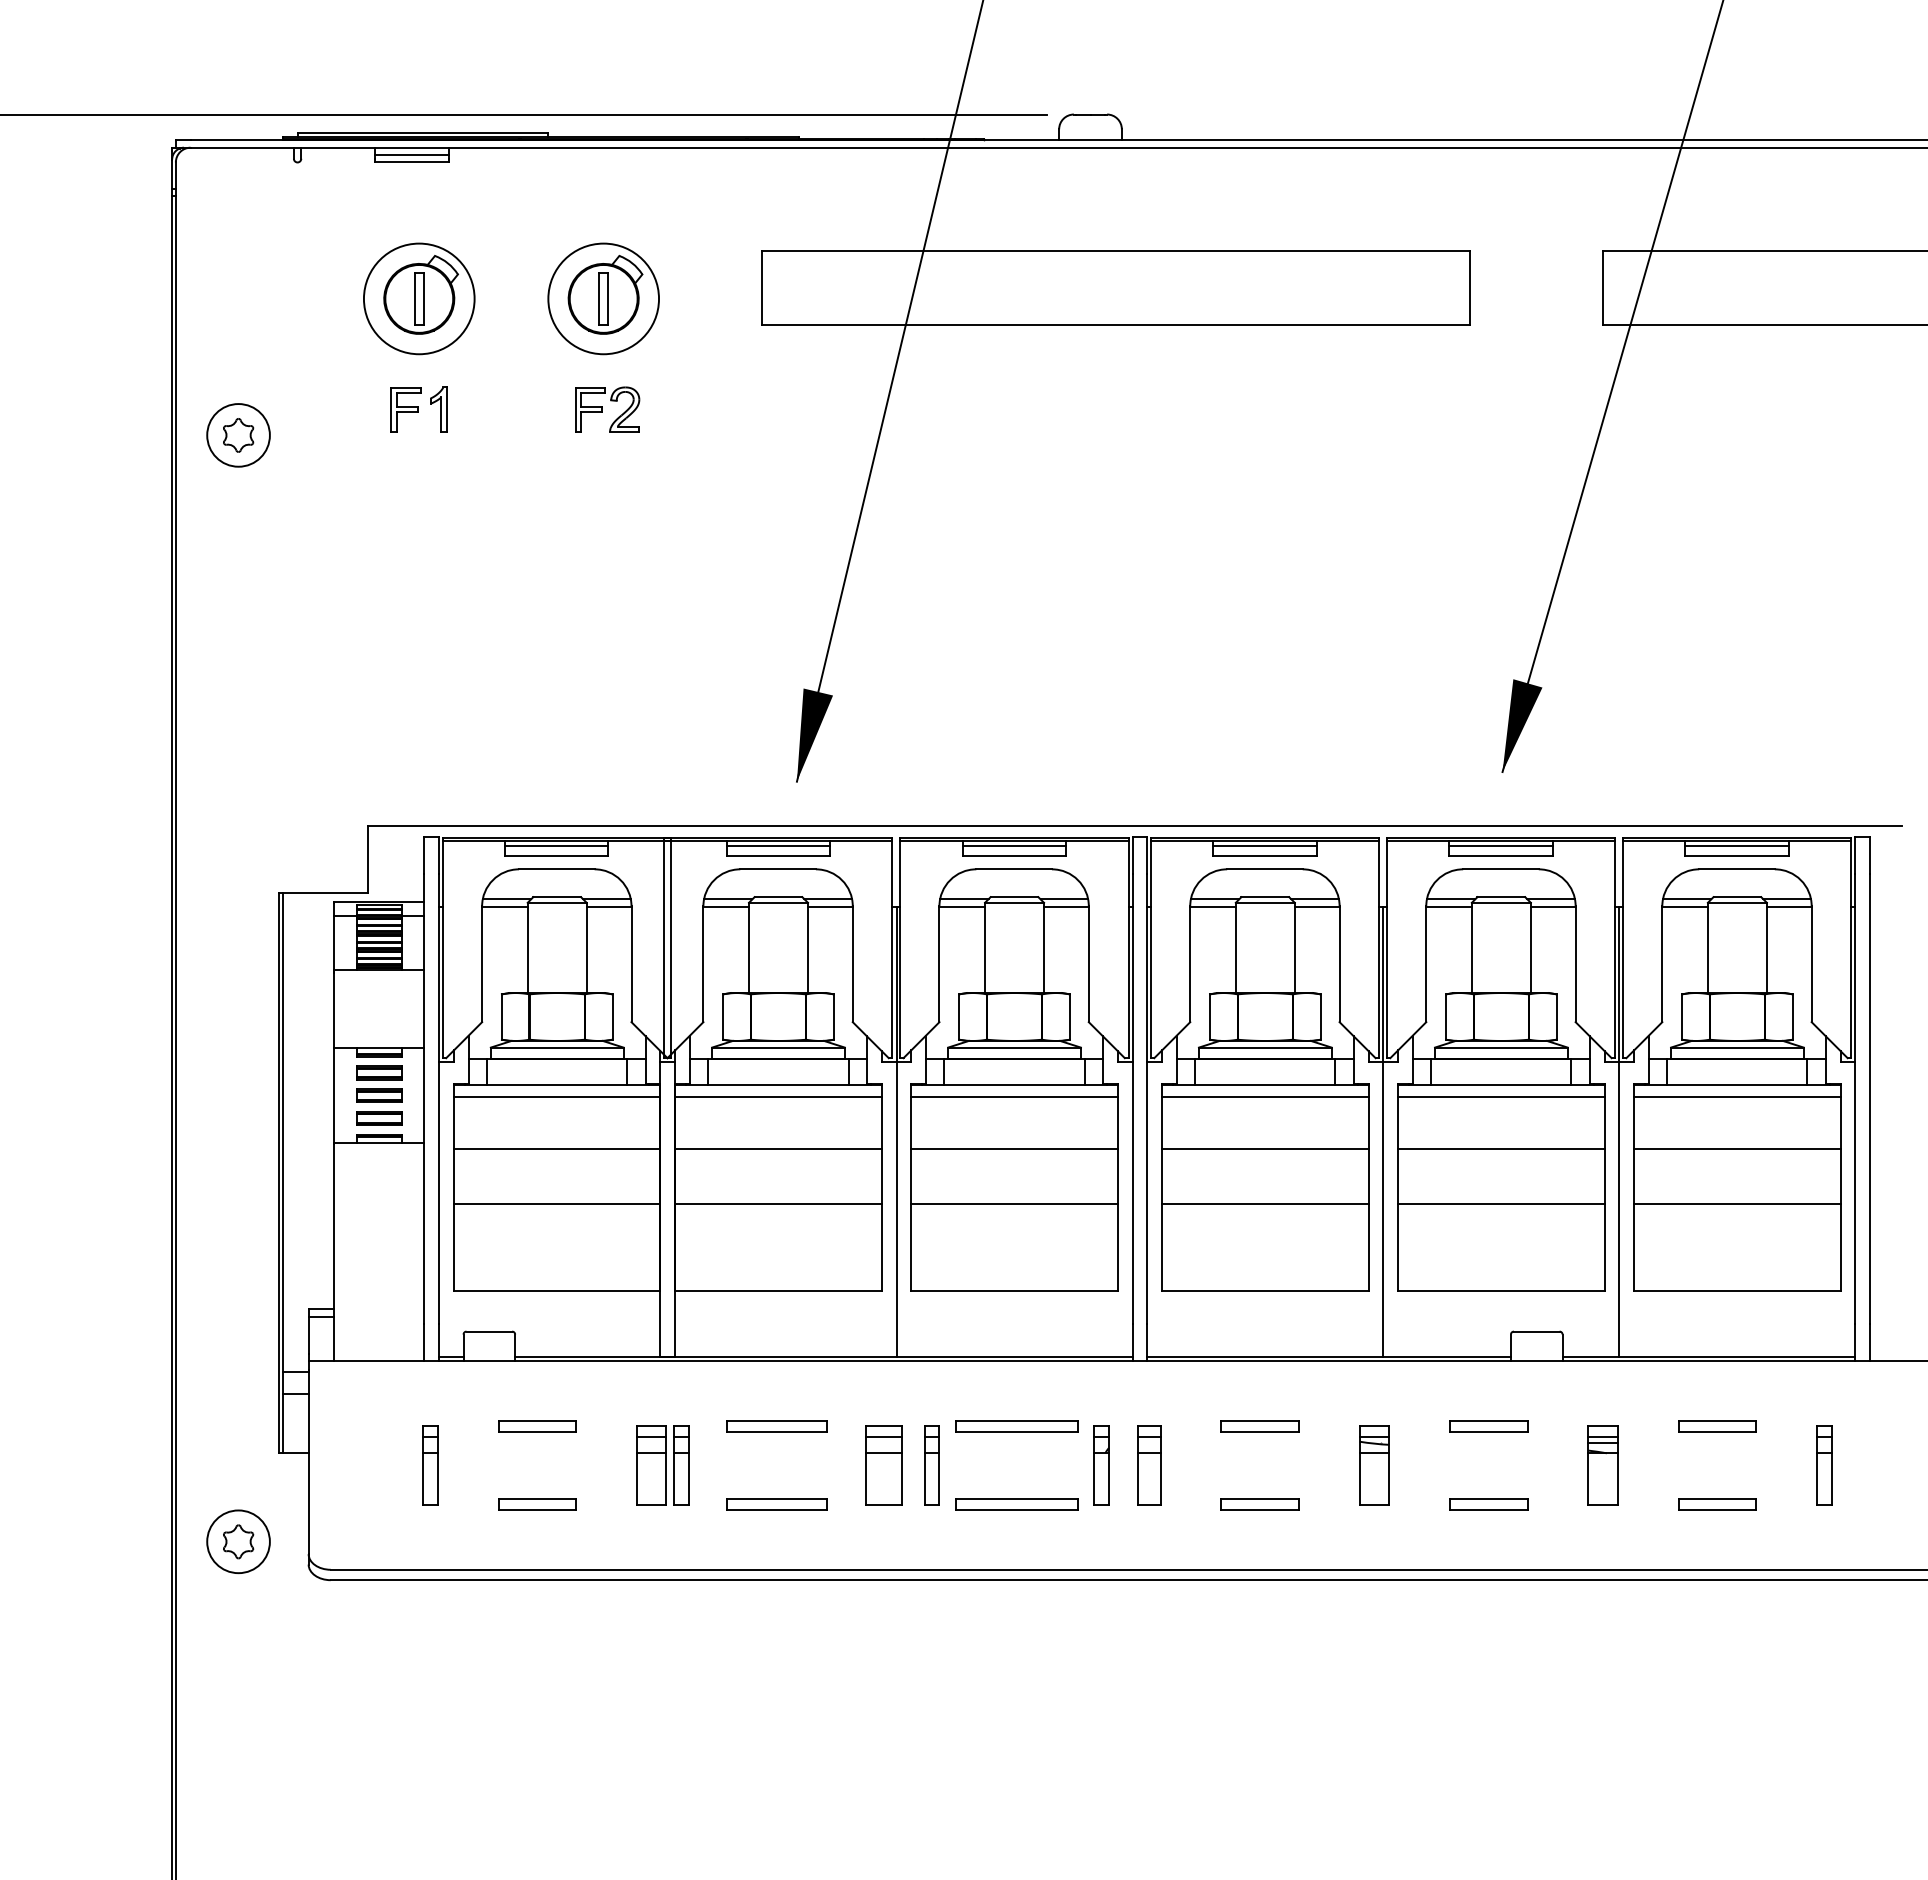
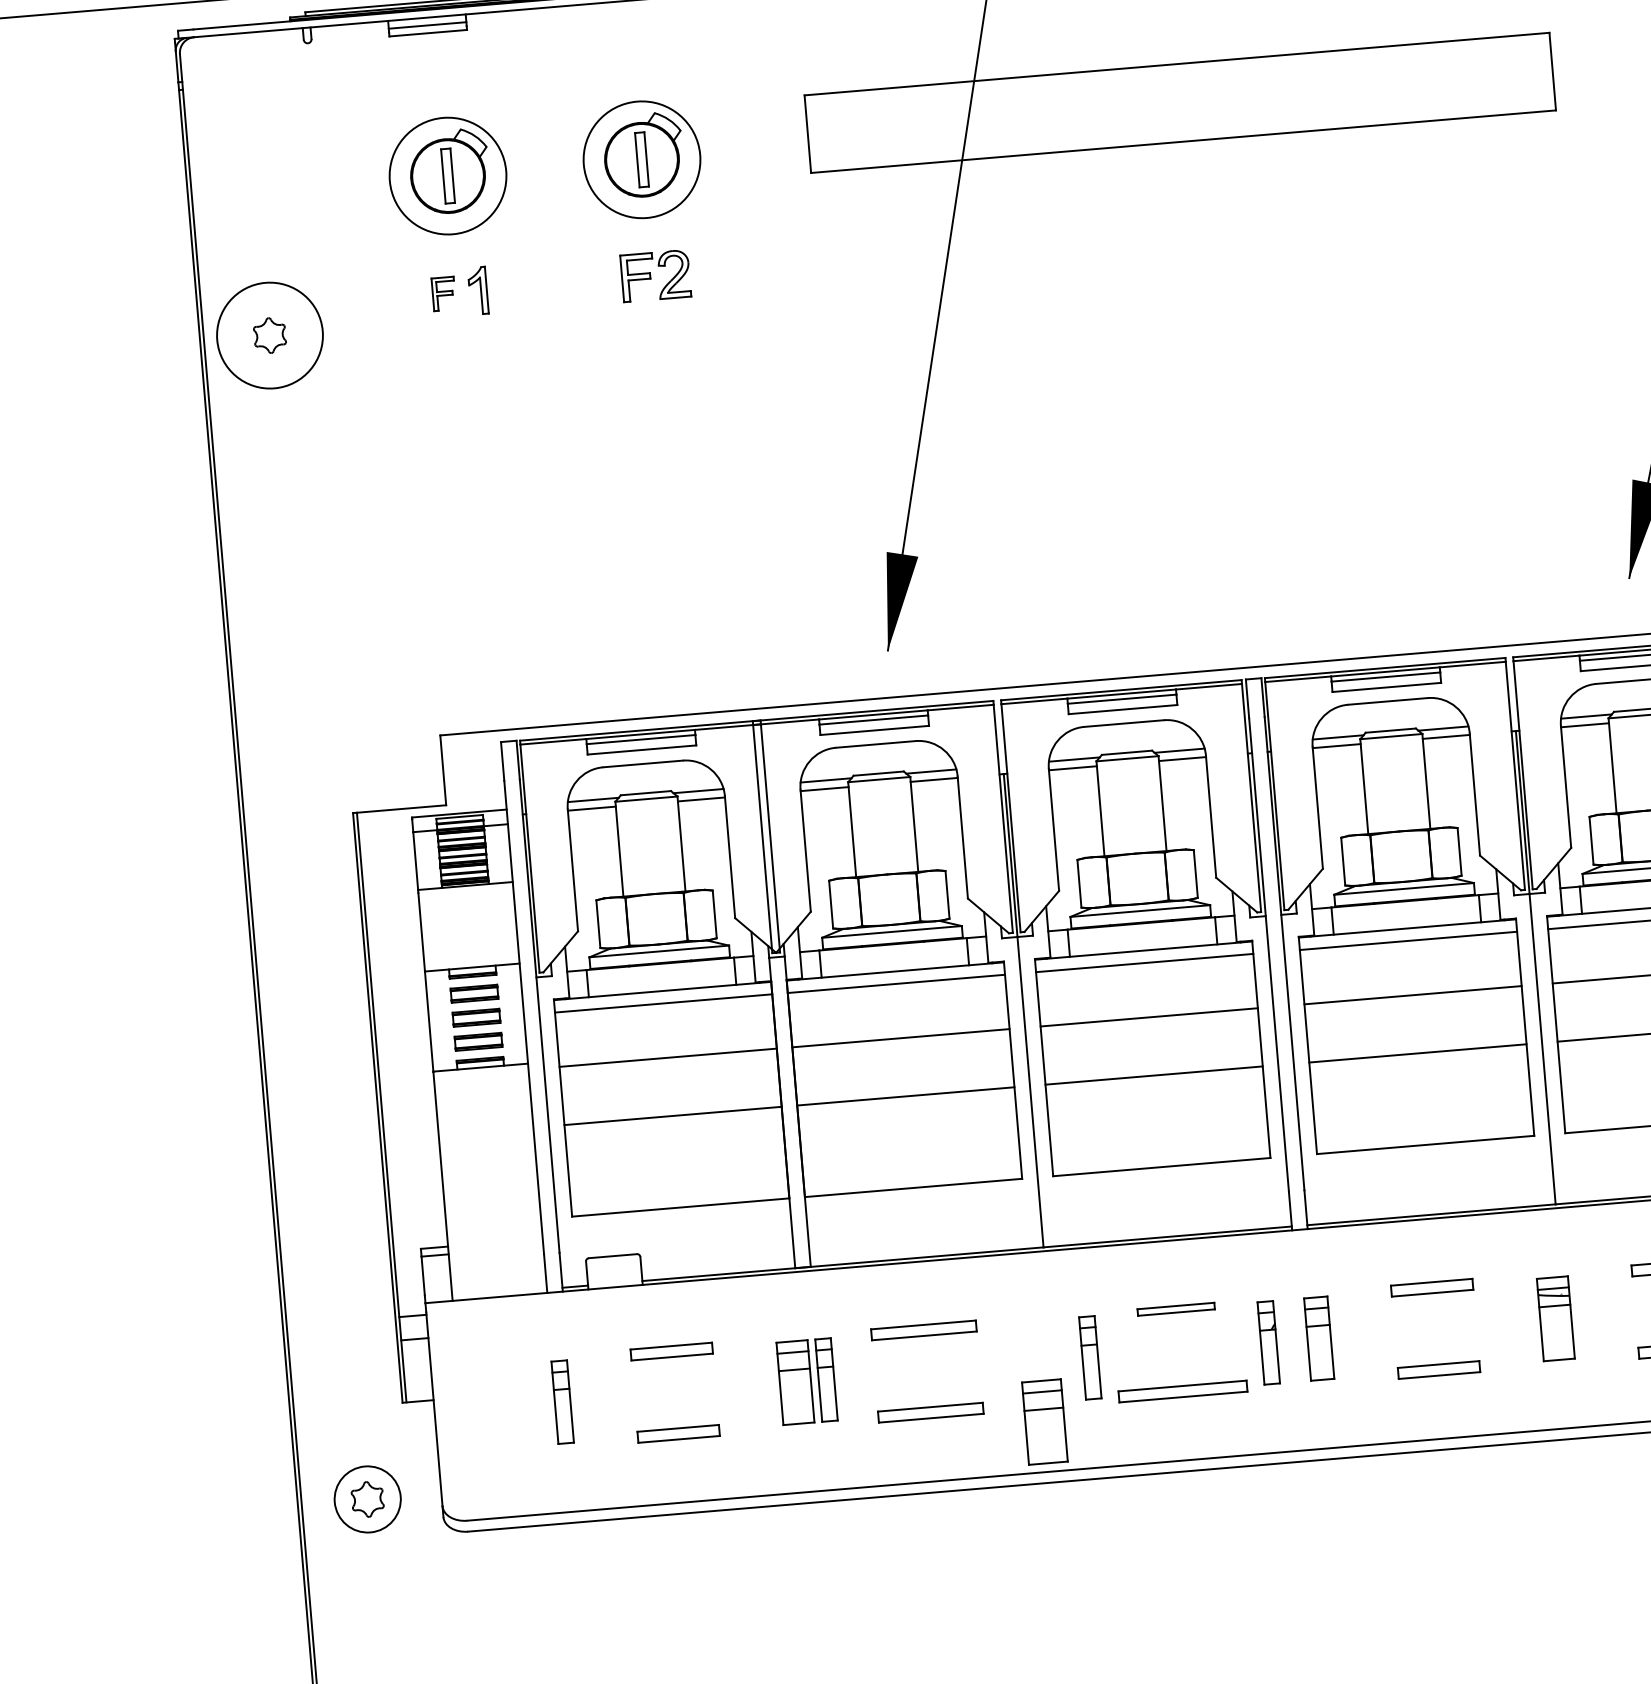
part: (405, 409) -> (443, 293), size x0.7
circle: (238, 435) -> (269, 335), size x1.6
part: (1016, 1426) -> (1175, 1309), size x0.6
part: (883, 1465) -> (1044, 1422), moved

